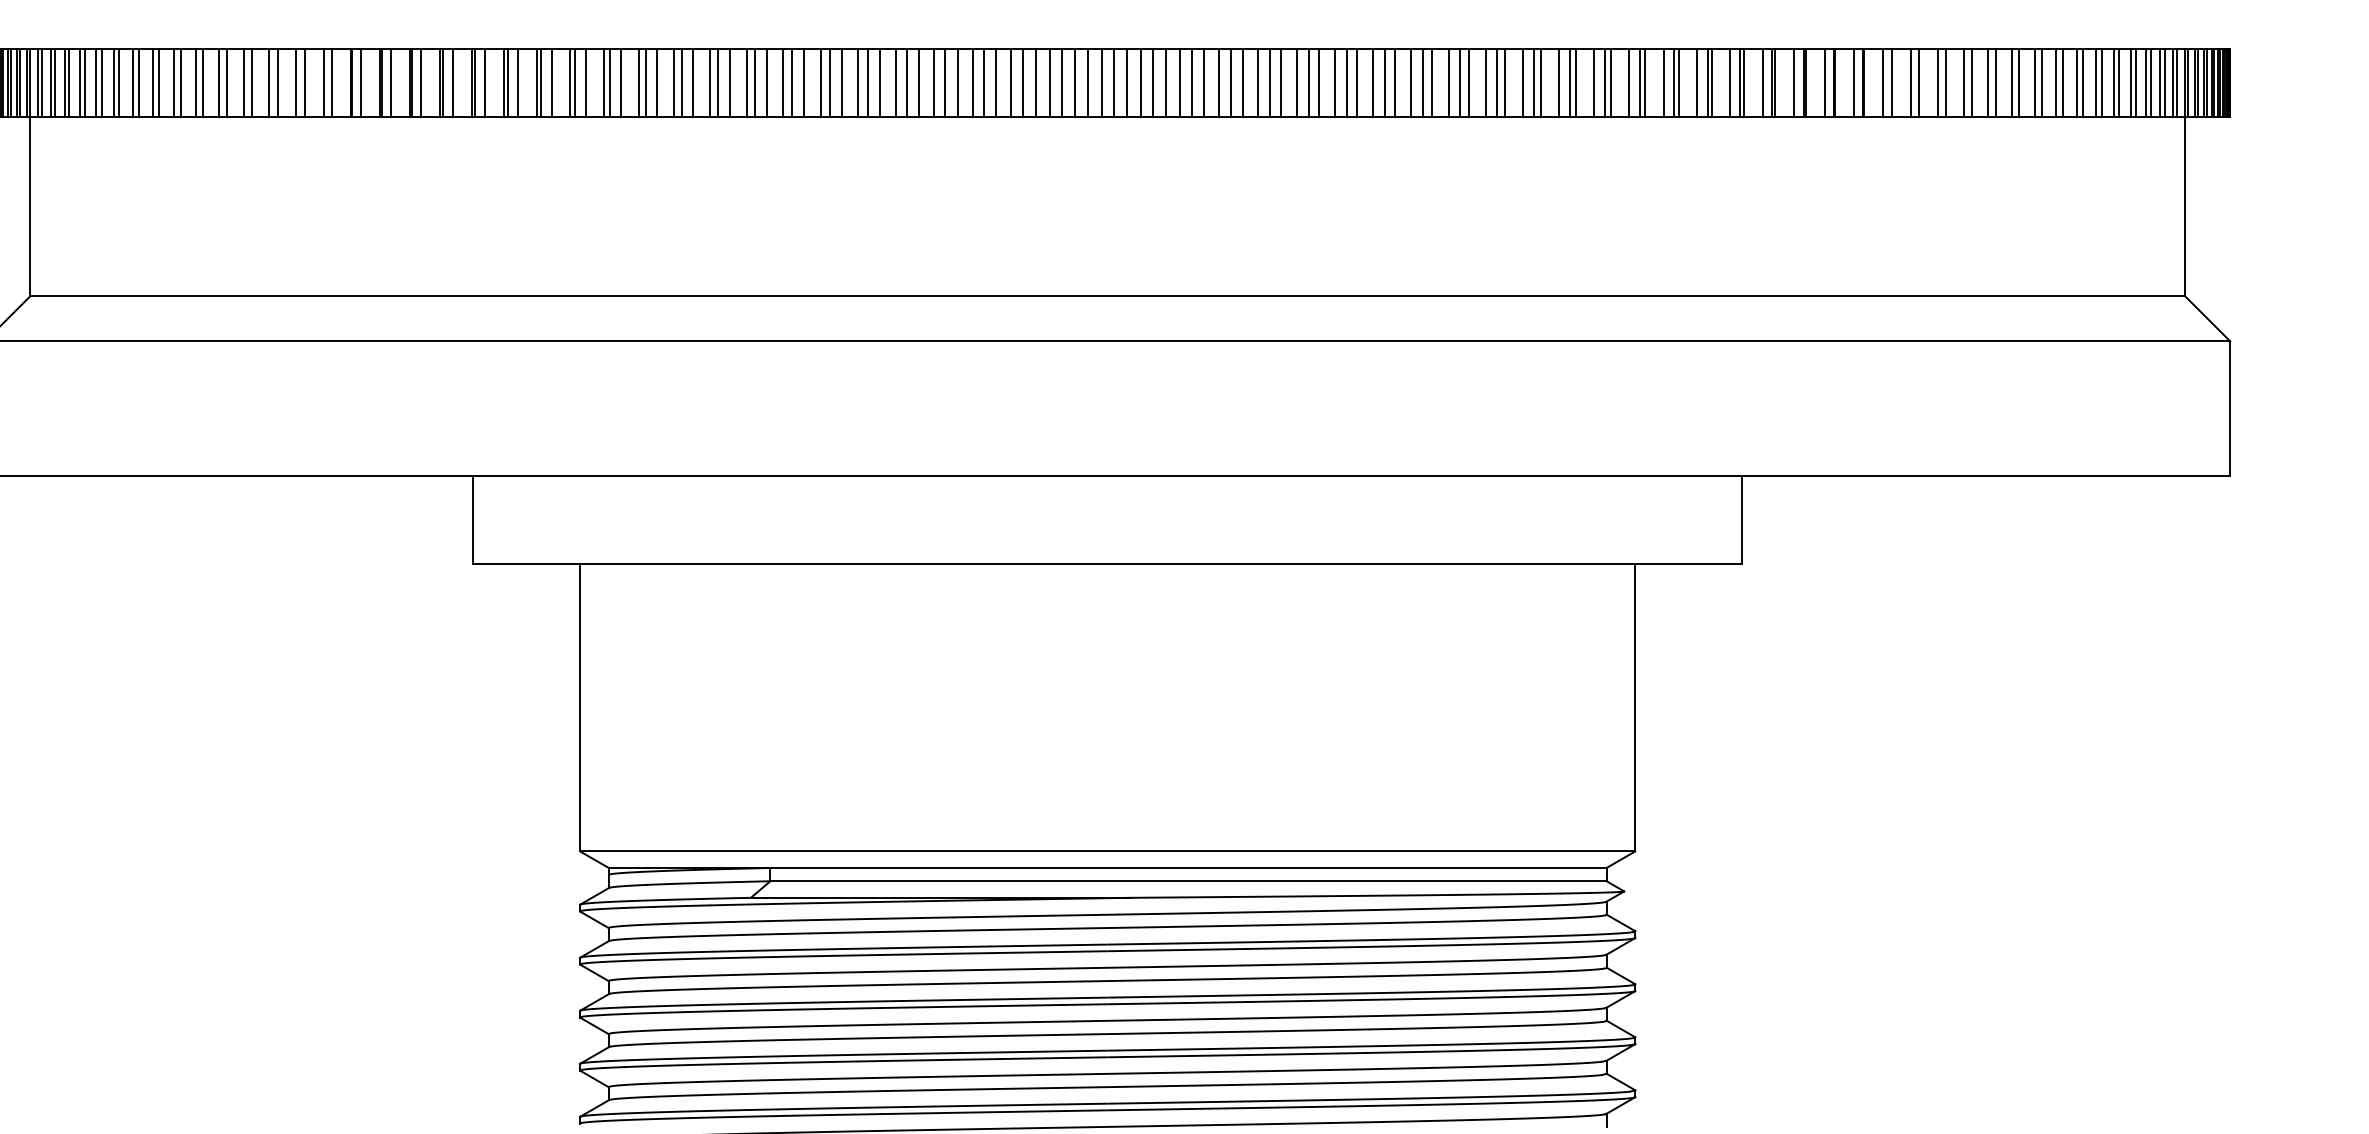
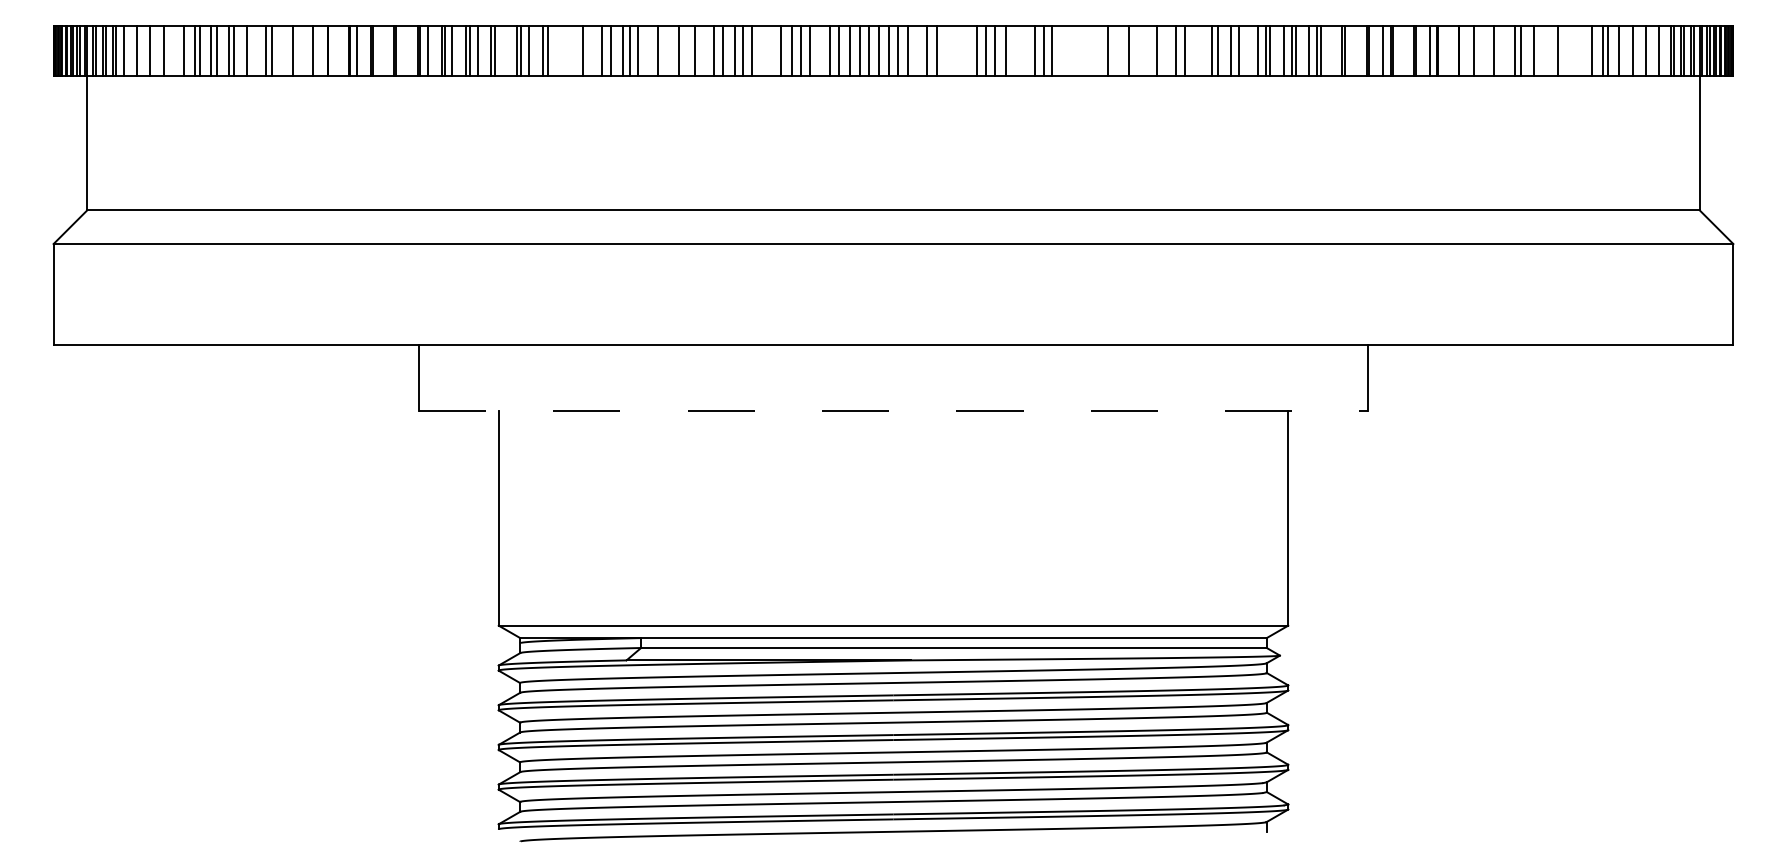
line: (85, 82) -> (128, 50), removed
line: (101, 82) -> (140, 50), removed
line: (120, 82) -> (154, 50), removed
line: (138, 82) -> (168, 50), removed
line: (152, 82) -> (178, 50), removed
line: (252, 82) -> (253, 50), removed
line: (296, 82) -> (286, 50), removed
line: (323, 82) -> (306, 50), removed
line: (360, 82) -> (334, 50), removed
line: (422, 82) -> (380, 50), removed
line: (452, 82) -> (403, 50), removed
line: (586, 82) -> (503, 50), removed
line: (657, 82) -> (556, 50), removed
line: (674, 82) -> (569, 50), removed
line: (681, 82) -> (574, 50), removed
line: (710, 82) -> (596, 50), removed
line: (782, 82) -> (650, 50), removed
line: (804, 82) -> (666, 50), removed
line: (829, 82) -> (685, 50), removed
line: (857, 82) -> (706, 50), removed
line: (933, 82) -> (763, 50), removed
line: (946, 82) -> (772, 50), removed
line: (1011, 82) -> (821, 50), removed
line: (1141, 82) -> (918, 50), removed
line: (1179, 82) -> (947, 50), removed
line: (1191, 82) -> (956, 50), removed
line: (1203, 82) -> (965, 50), removed
line: (1269, 82) -> (1014, 50), removed
line: (1281, 82) -> (1023, 50), removed
line: (1334, 82) -> (1063, 50), removed
line: (1346, 82) -> (1072, 50), removed
line: (1357, 82) -> (1080, 50), removed
line: (1373, 82) -> (1092, 50), removed
line: (1385, 82) -> (1101, 50), removed
line: (1411, 82) -> (1120, 50), removed
line: (1432, 82) -> (1136, 50), removed
line: (1448, 82) -> (1148, 50), removed
line: (1468, 82) -> (1163, 50), removed
line: (1504, 82) -> (1190, 50), removed
line: (1522, 82) -> (1203, 50), removed
line: (1576, 82) -> (1244, 50), removed
line: (1697, 82) -> (1334, 50), removed
line: (1730, 82) -> (1359, 50), removed
line: (1793, 82) -> (1406, 50), removed
line: (1854, 82) -> (1452, 50), removed
line: (1892, 82) -> (1480, 50), removed
line: (1918, 82) -> (1500, 50), removed
line: (1971, 82) -> (1539, 50), removed
line: (1988, 82) -> (1552, 50), removed
line: (2012, 82) -> (1570, 50), removed
line: (2019, 82) -> (1575, 50), removed
line: (2035, 82) -> (1587, 50), removed
line: (2083, 82) -> (1623, 50), removed
line: (2102, 82) -> (1637, 50), removed
line: (2119, 82) -> (1650, 50), removed
line: (2135, 82) -> (1662, 50), removed
line: (1107, 563) -> (893, 410), solid -> dashed

